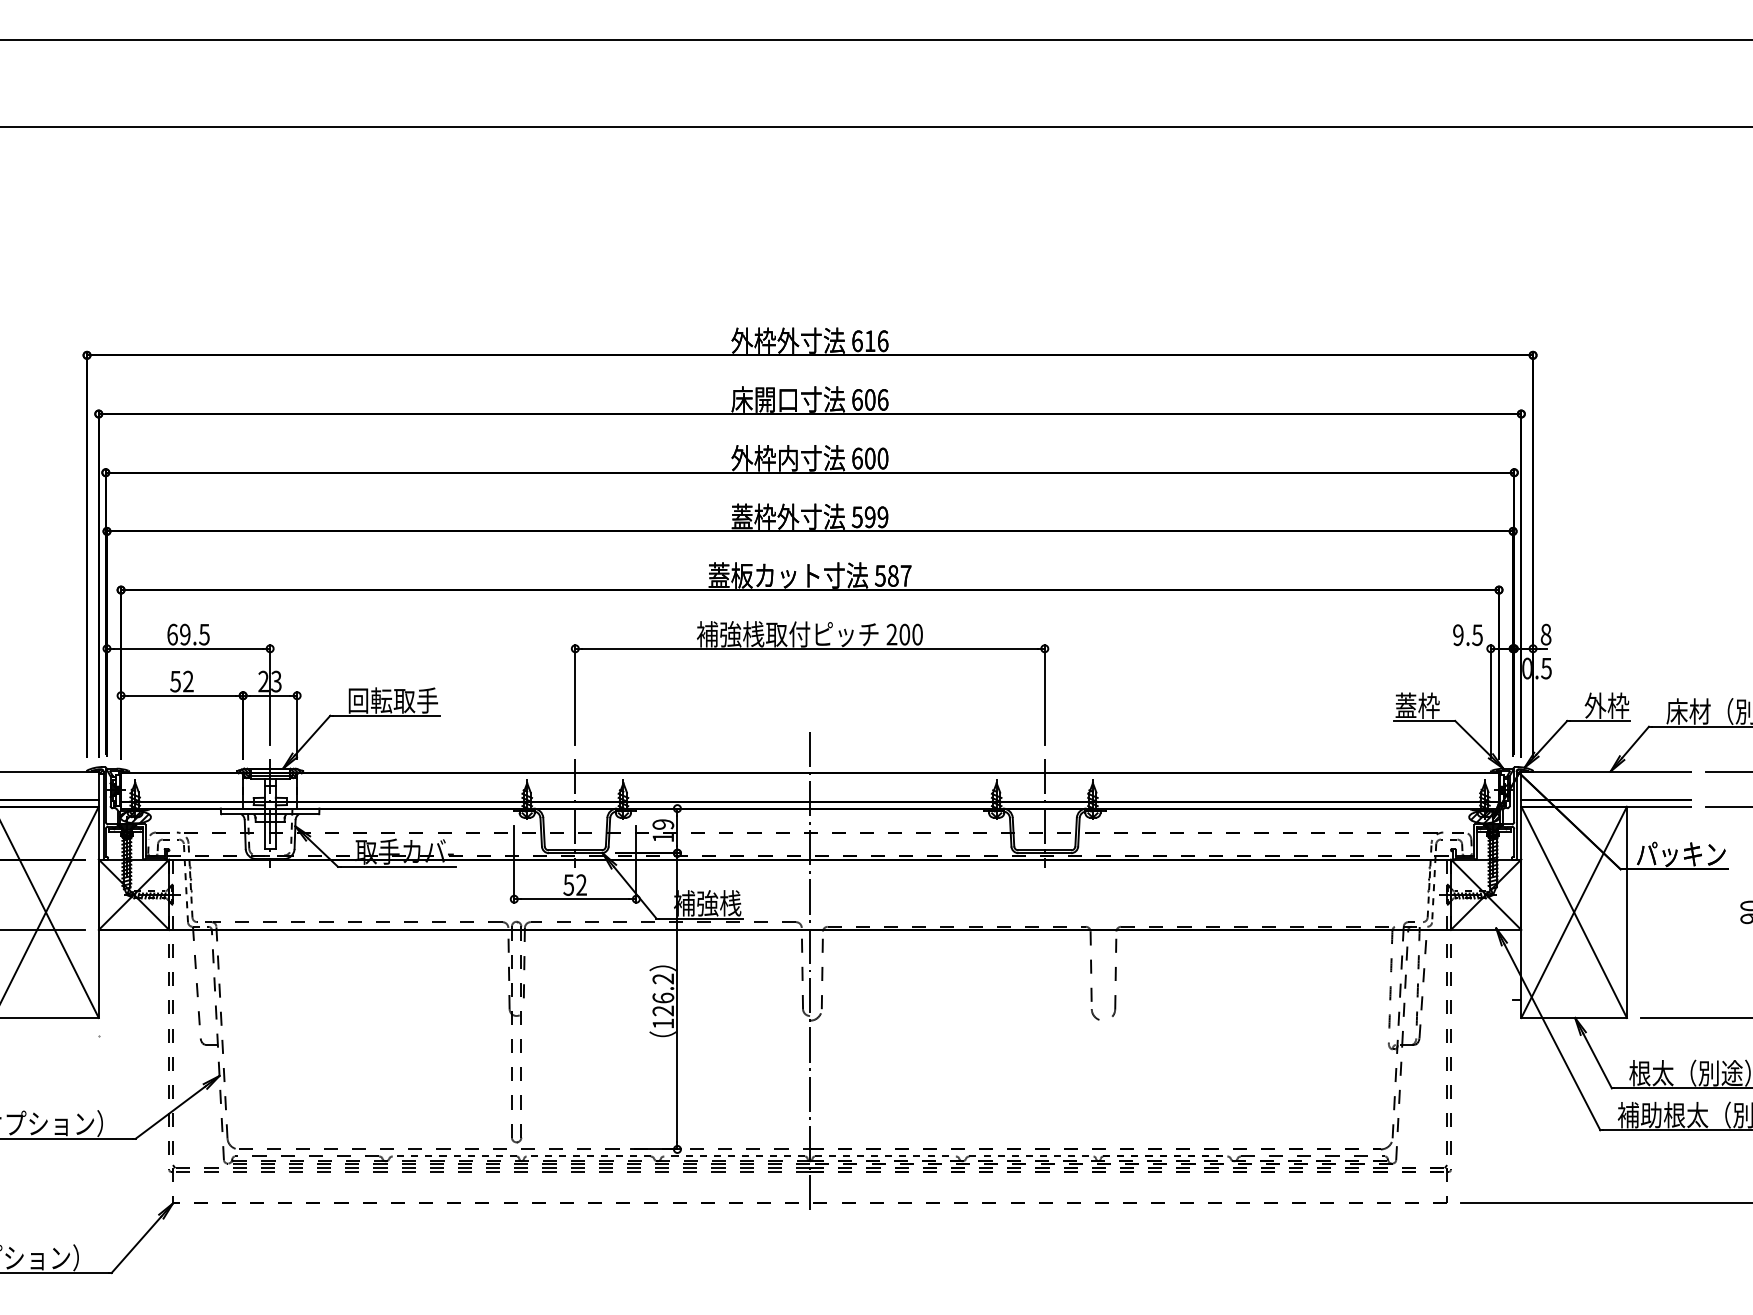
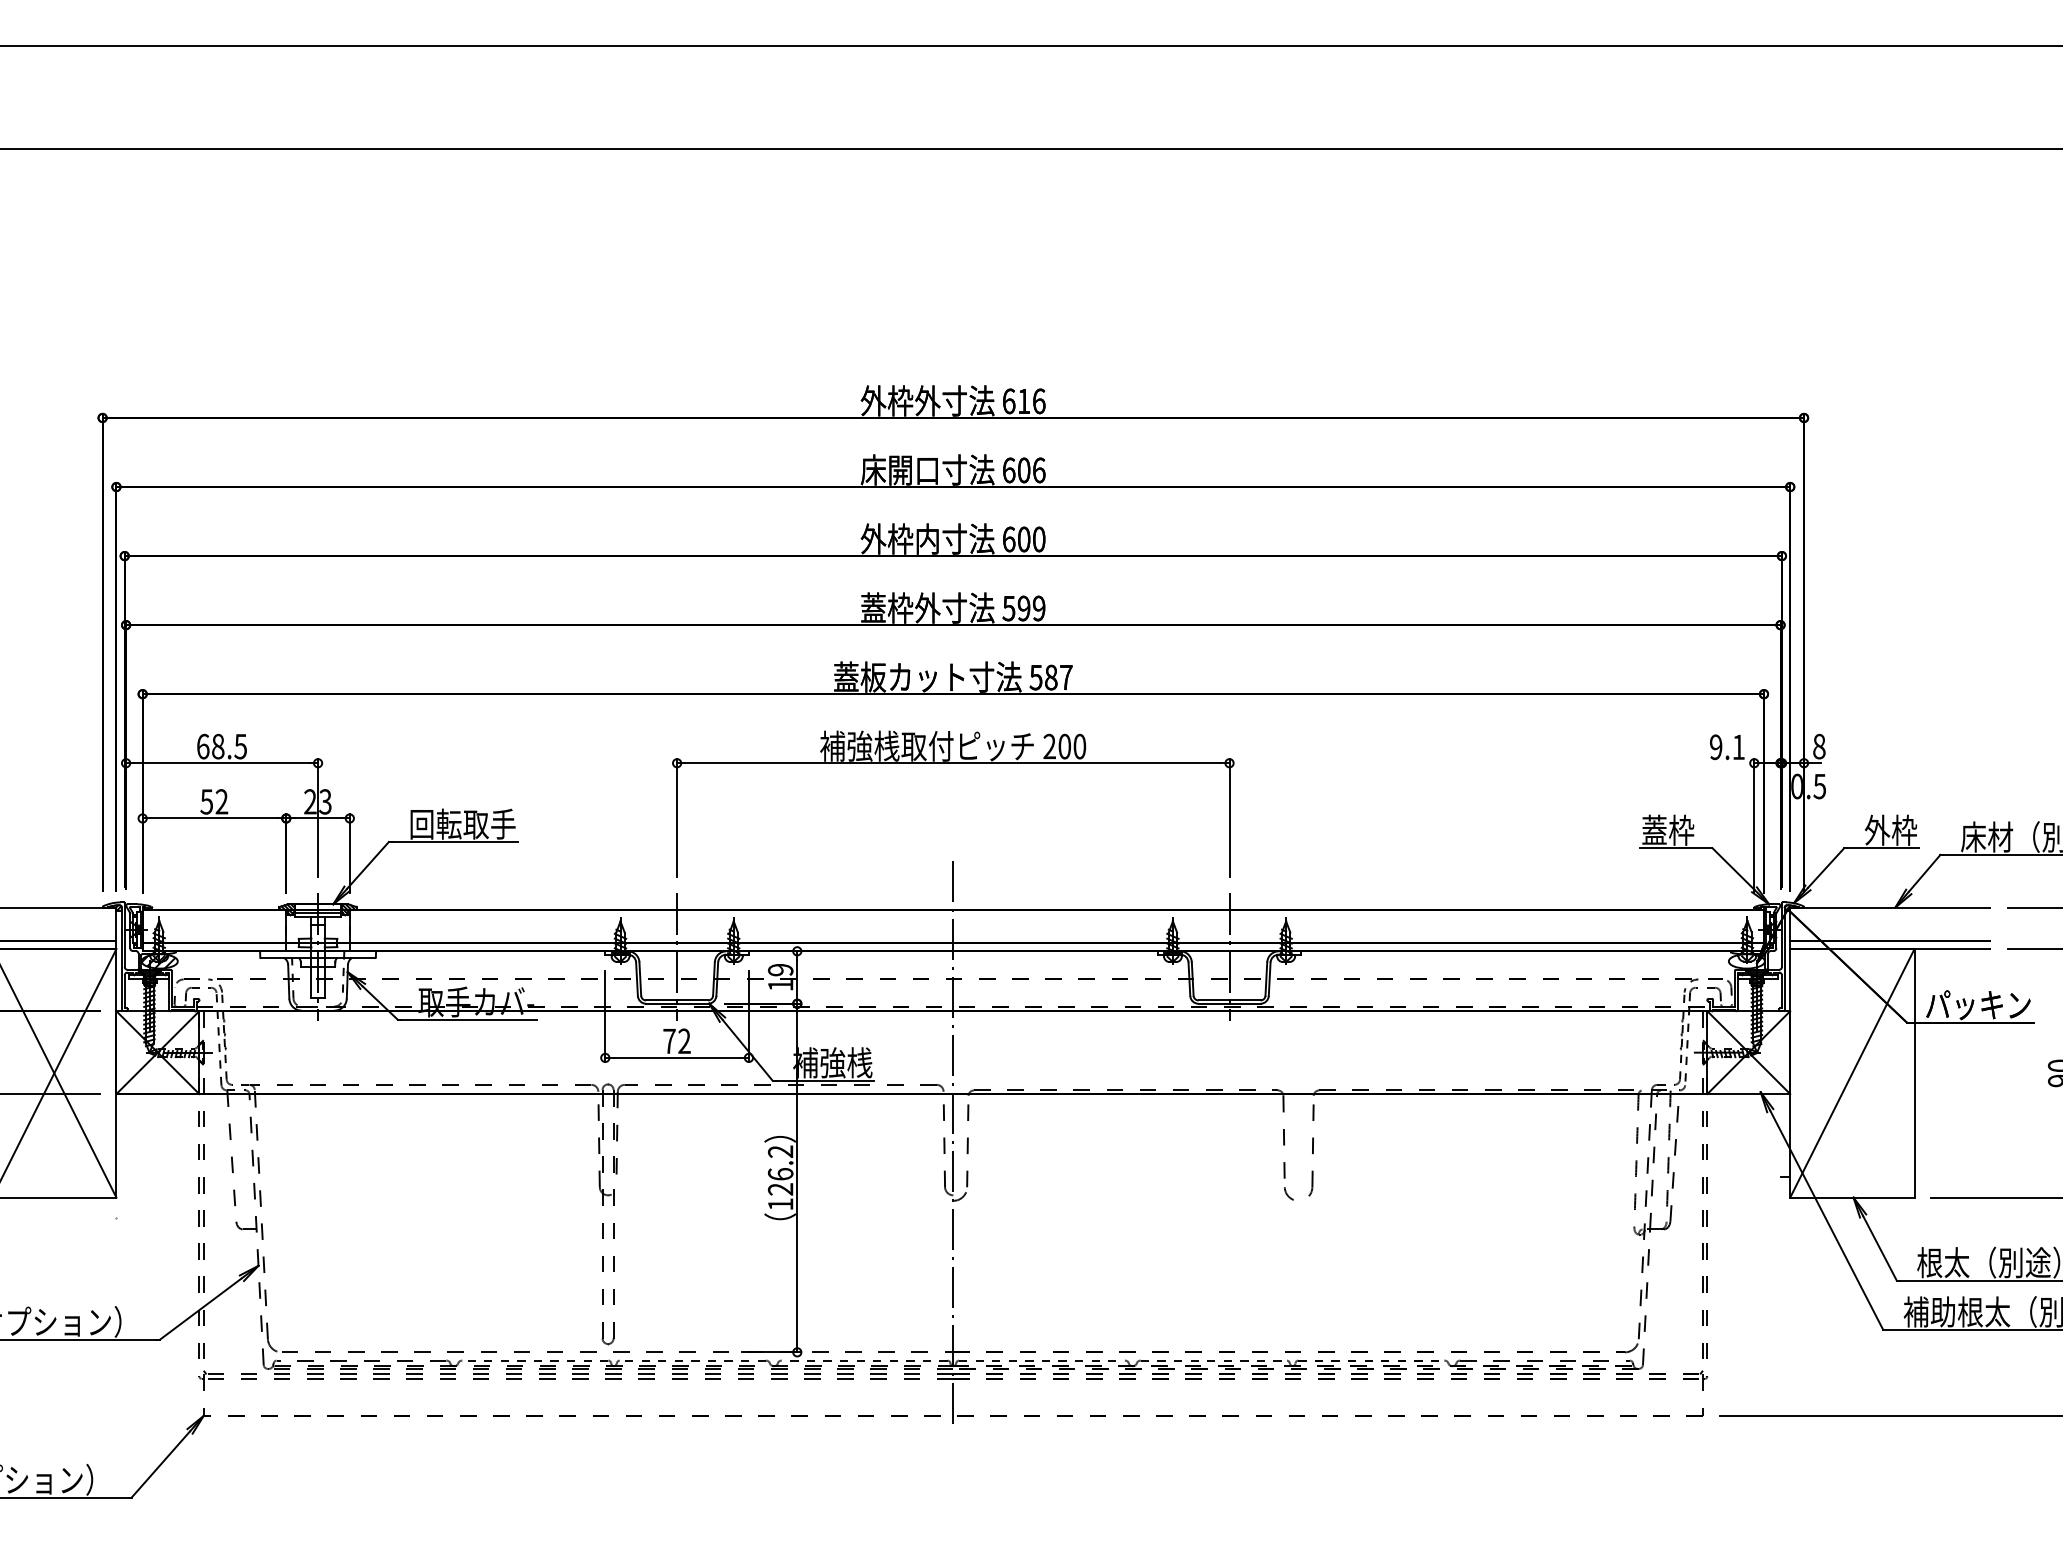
text: (185, 634) -> (218, 746), 69.5 -> 68.5
text: (1477, 635) -> (1738, 747), 9.5 -> 9.1
hatch: (1485, 817) -> (1747, 961), removed
text: (568, 885) -> (669, 1041), 52 -> 72
line: (1574, 912) -> (1852, 1073), removed

